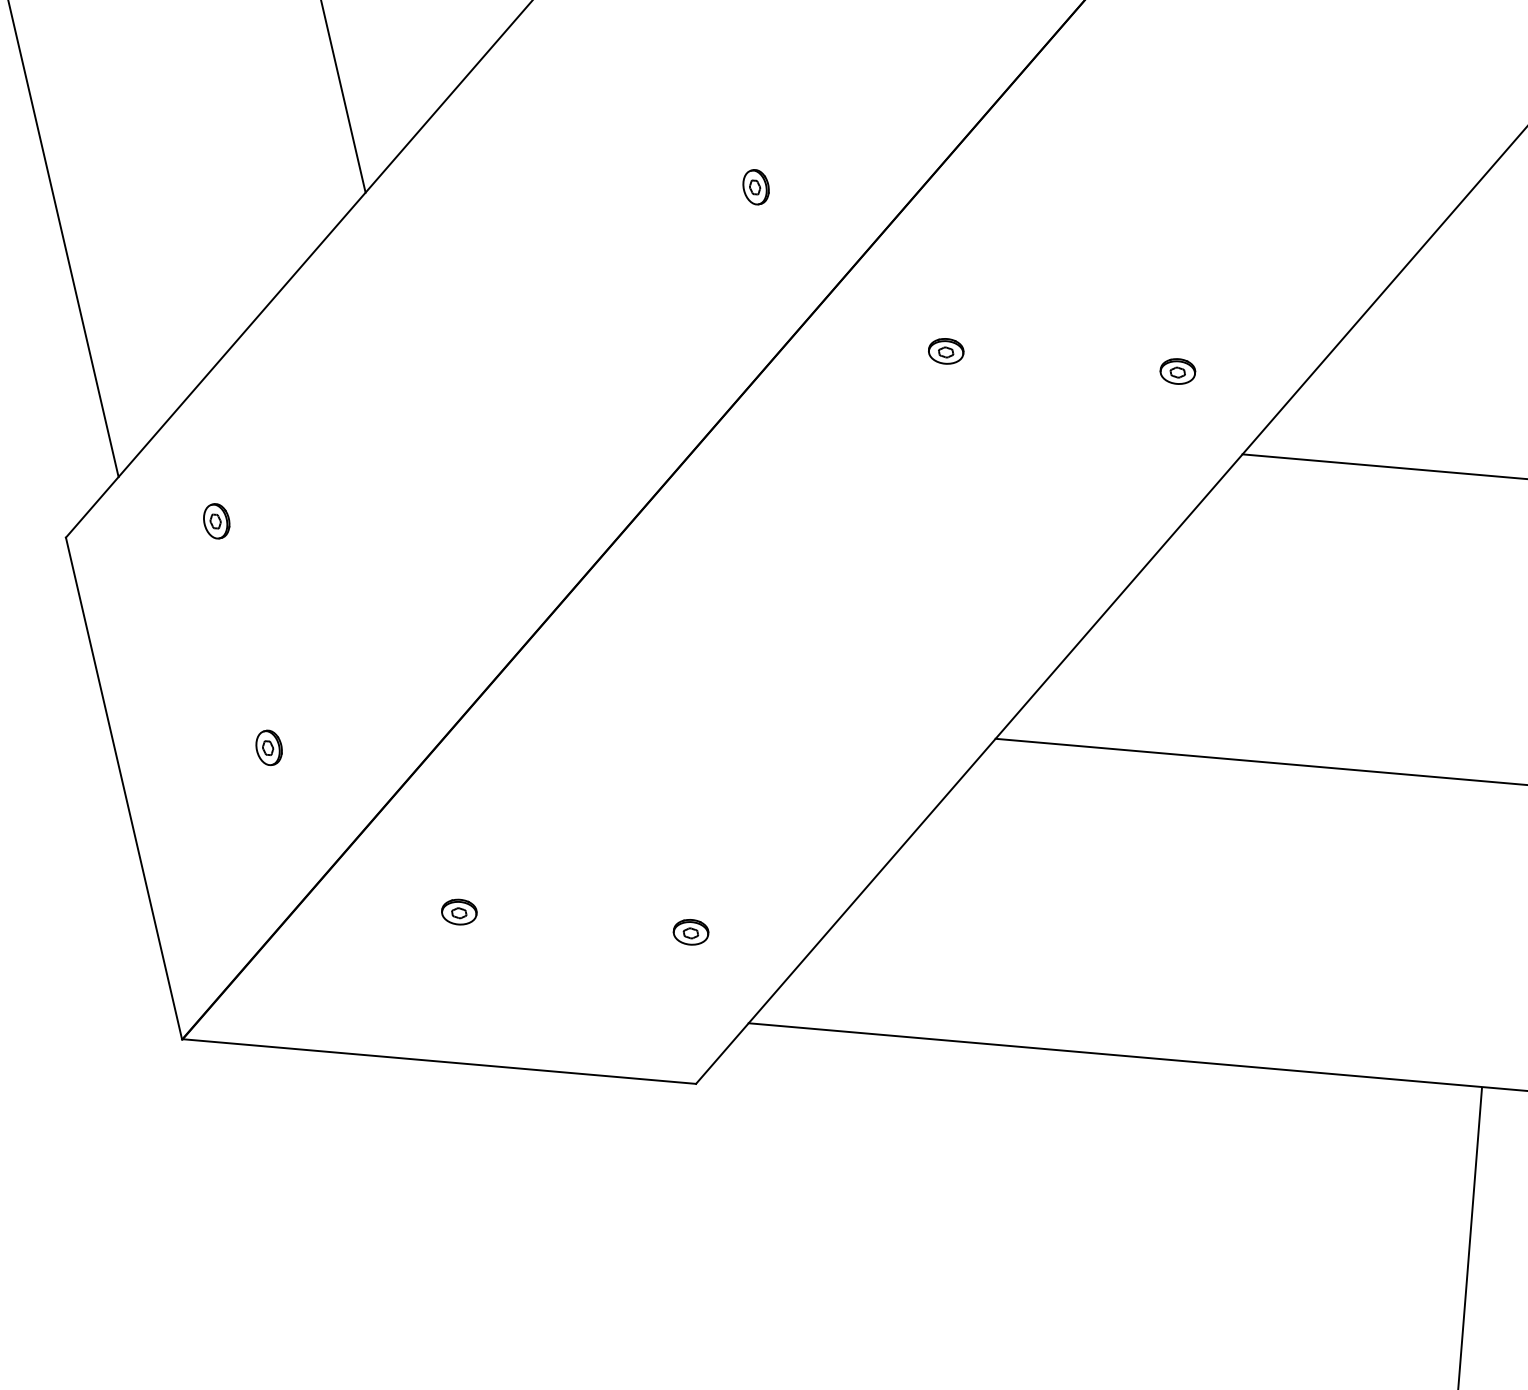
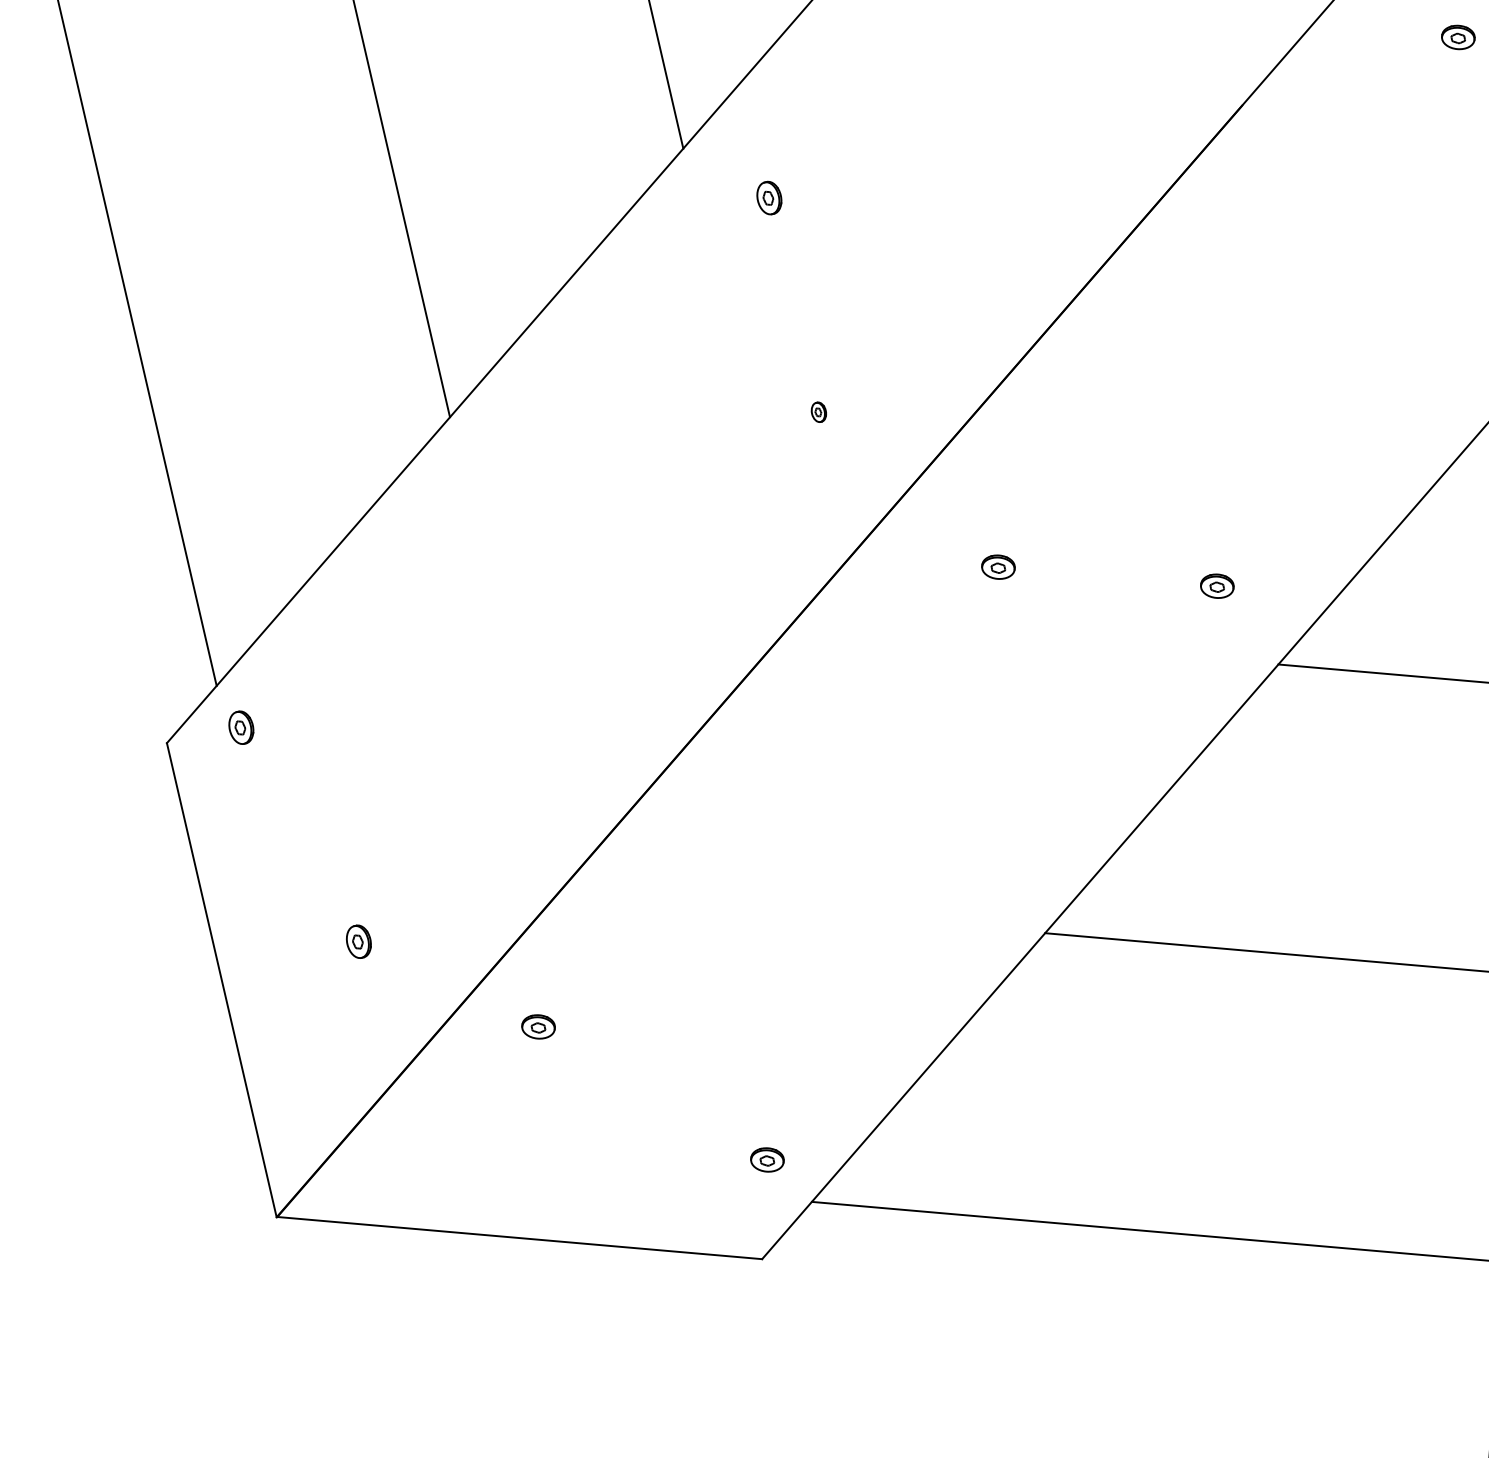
part: (755, 187) -> (818, 412), size x0.6
part: (216, 521) -> (241, 727), moved
part: (459, 911) -> (538, 1026), moved
part: (691, 931) -> (767, 1159), moved

